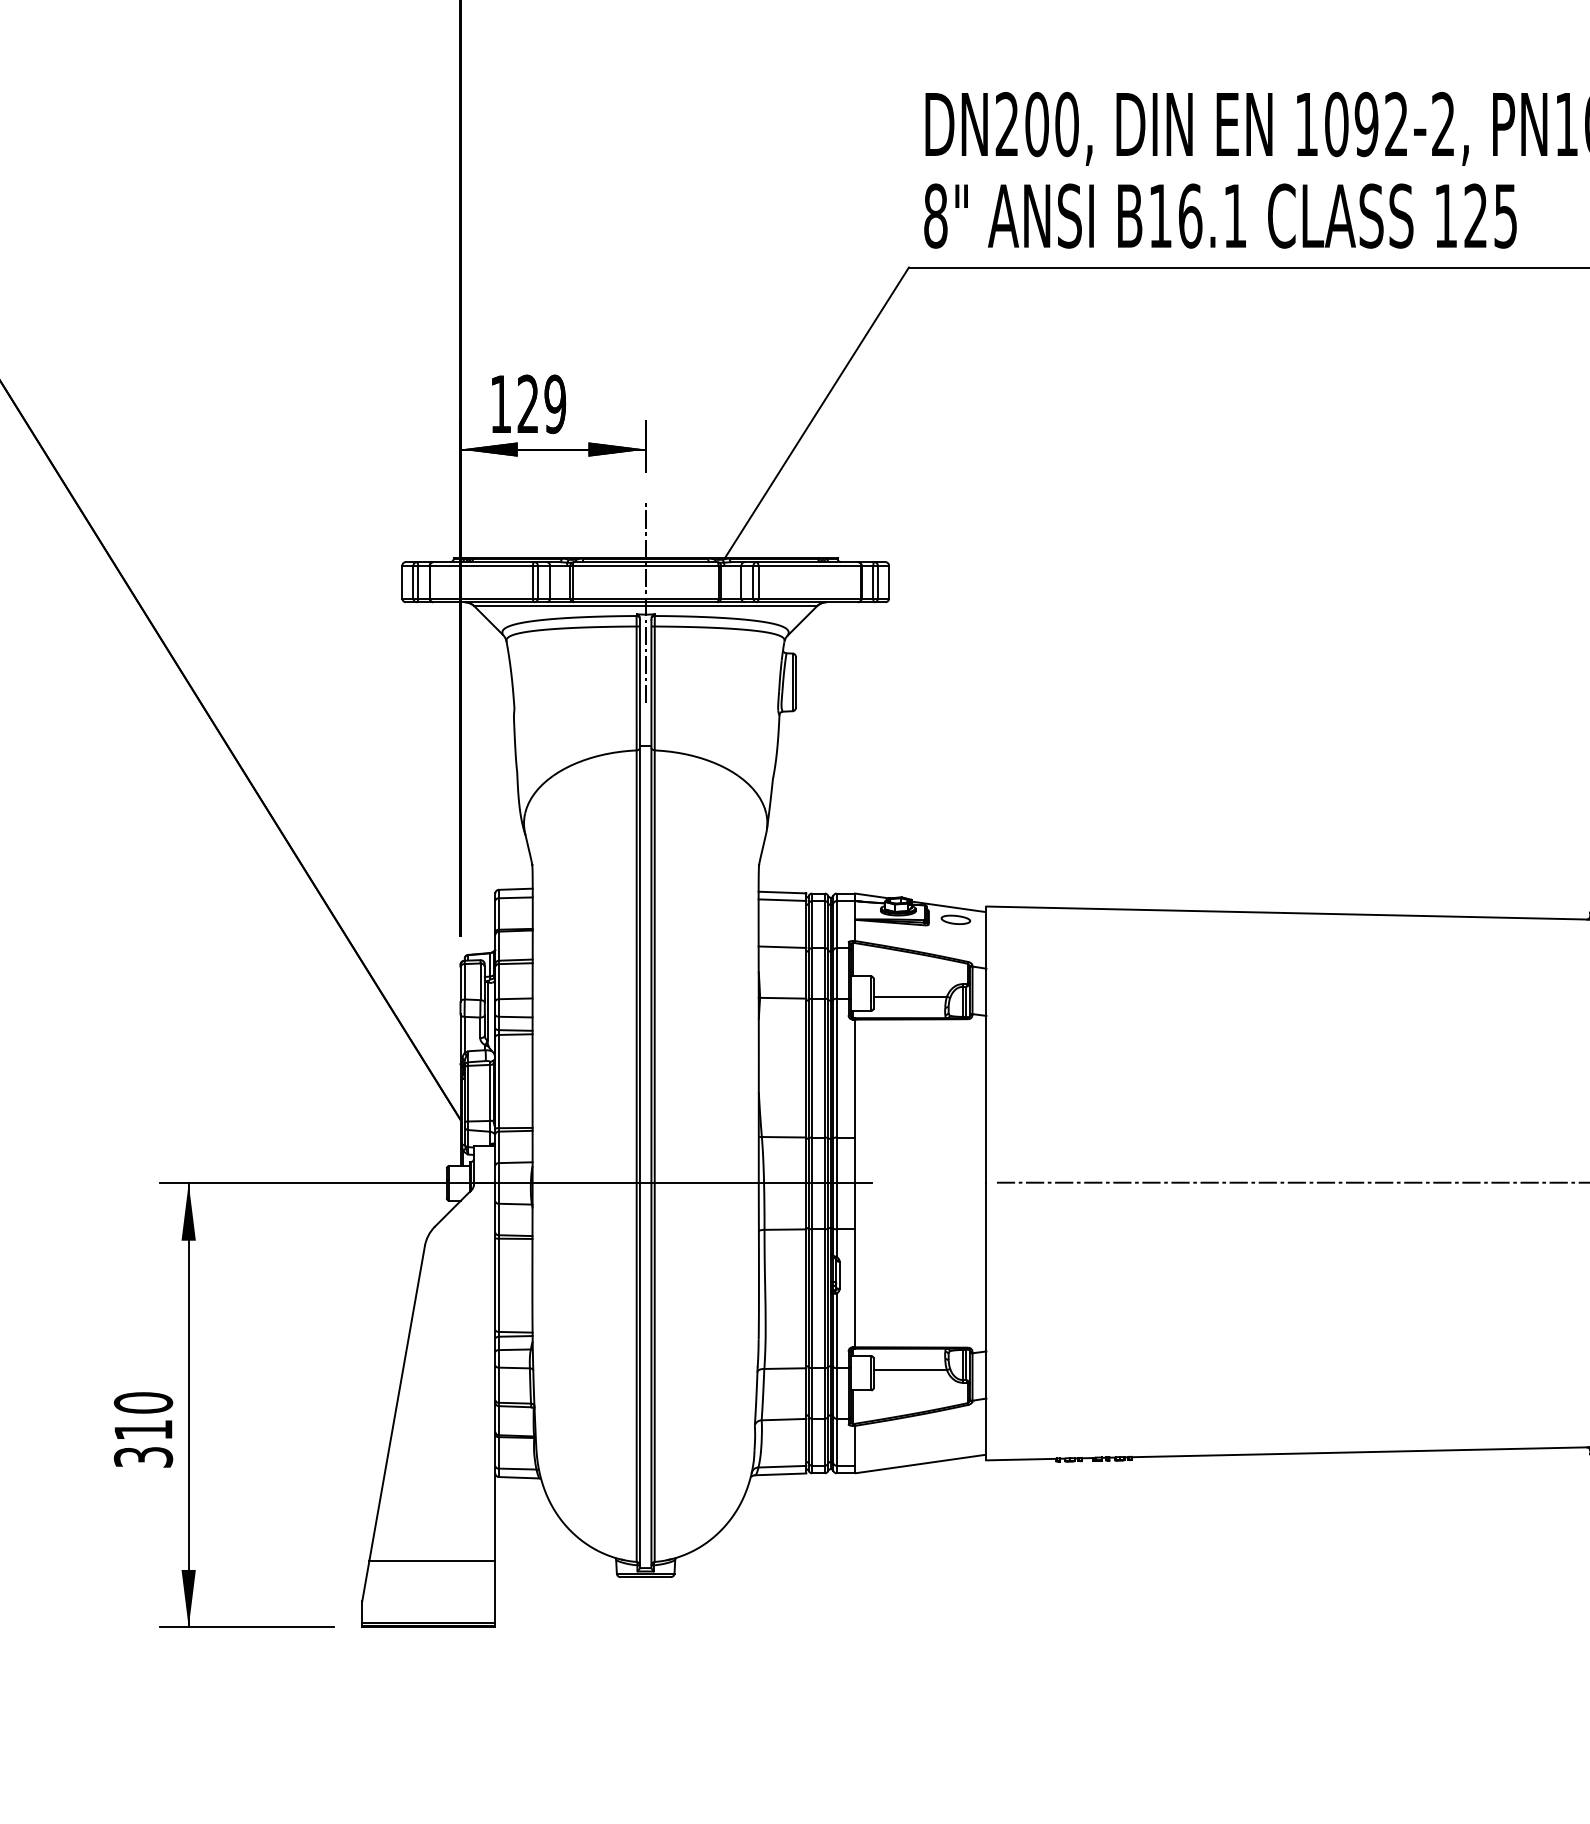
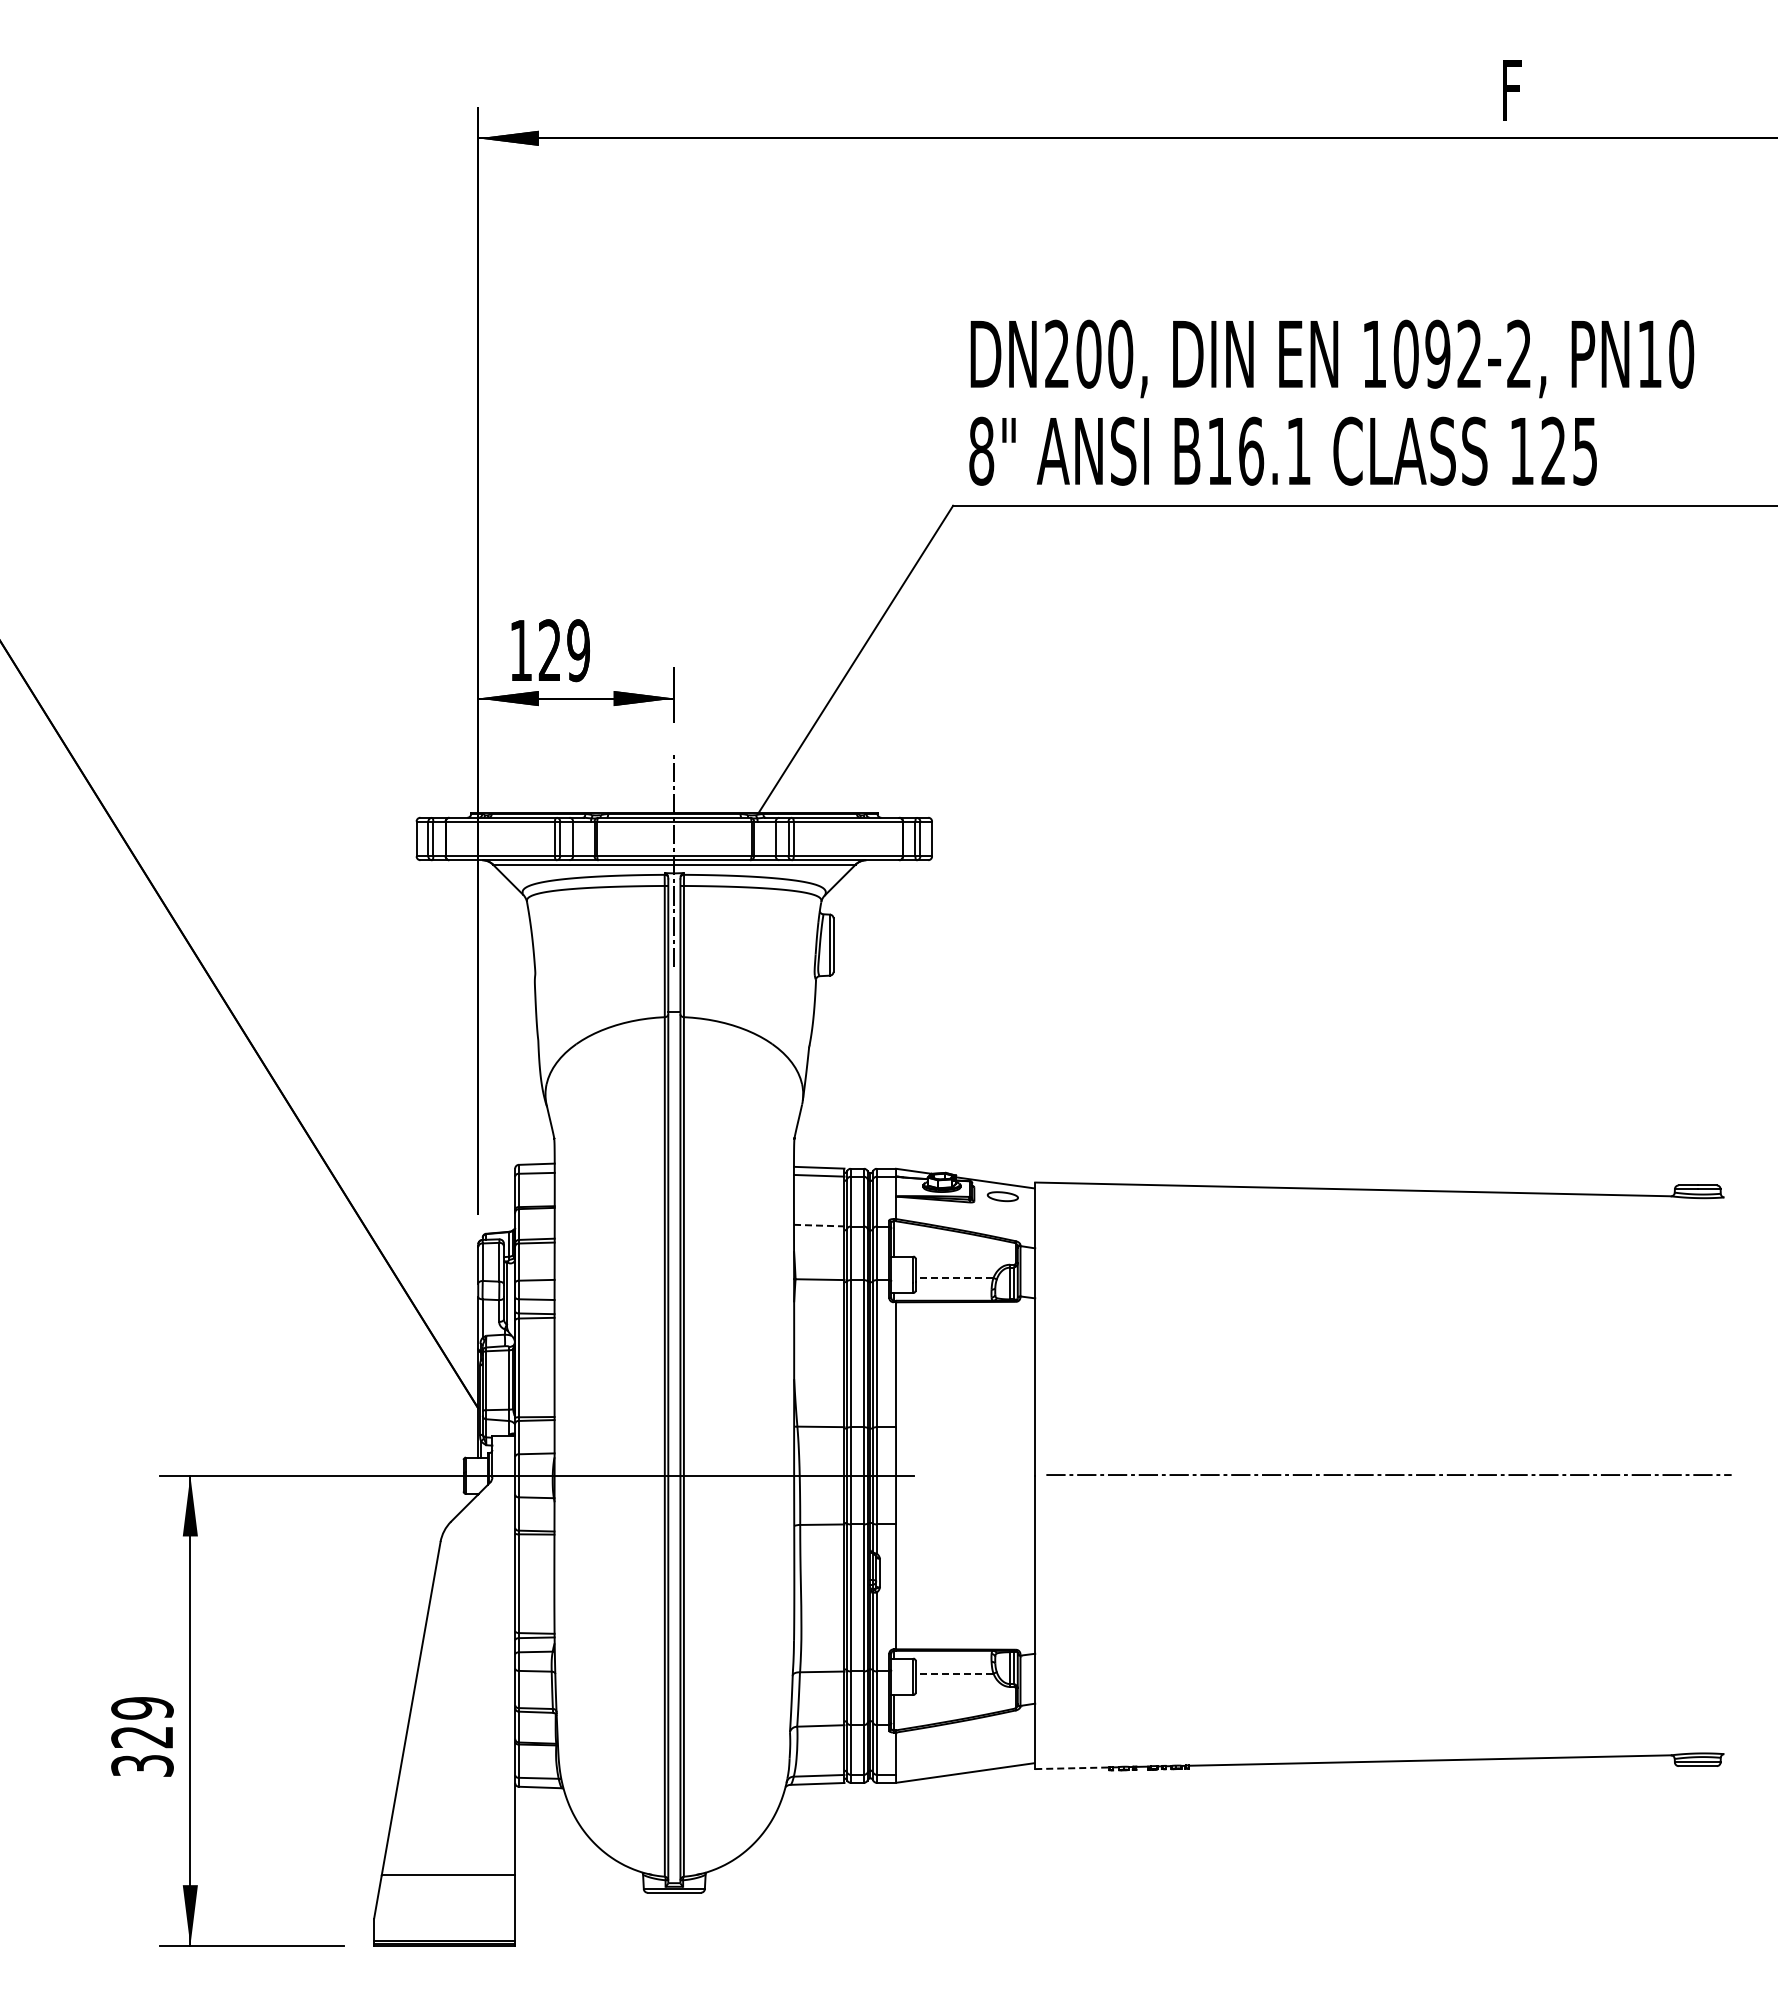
line: (782, 947) -> (819, 1225), solid -> dashed
line: (910, 997) -> (954, 1278), solid -> dashed
line: (910, 1370) -> (954, 1673), solid -> dashed
text: (143, 1416) -> (142, 1722), 310 -> 329
line: (1021, 1459) -> (1072, 1768), solid -> dashed

